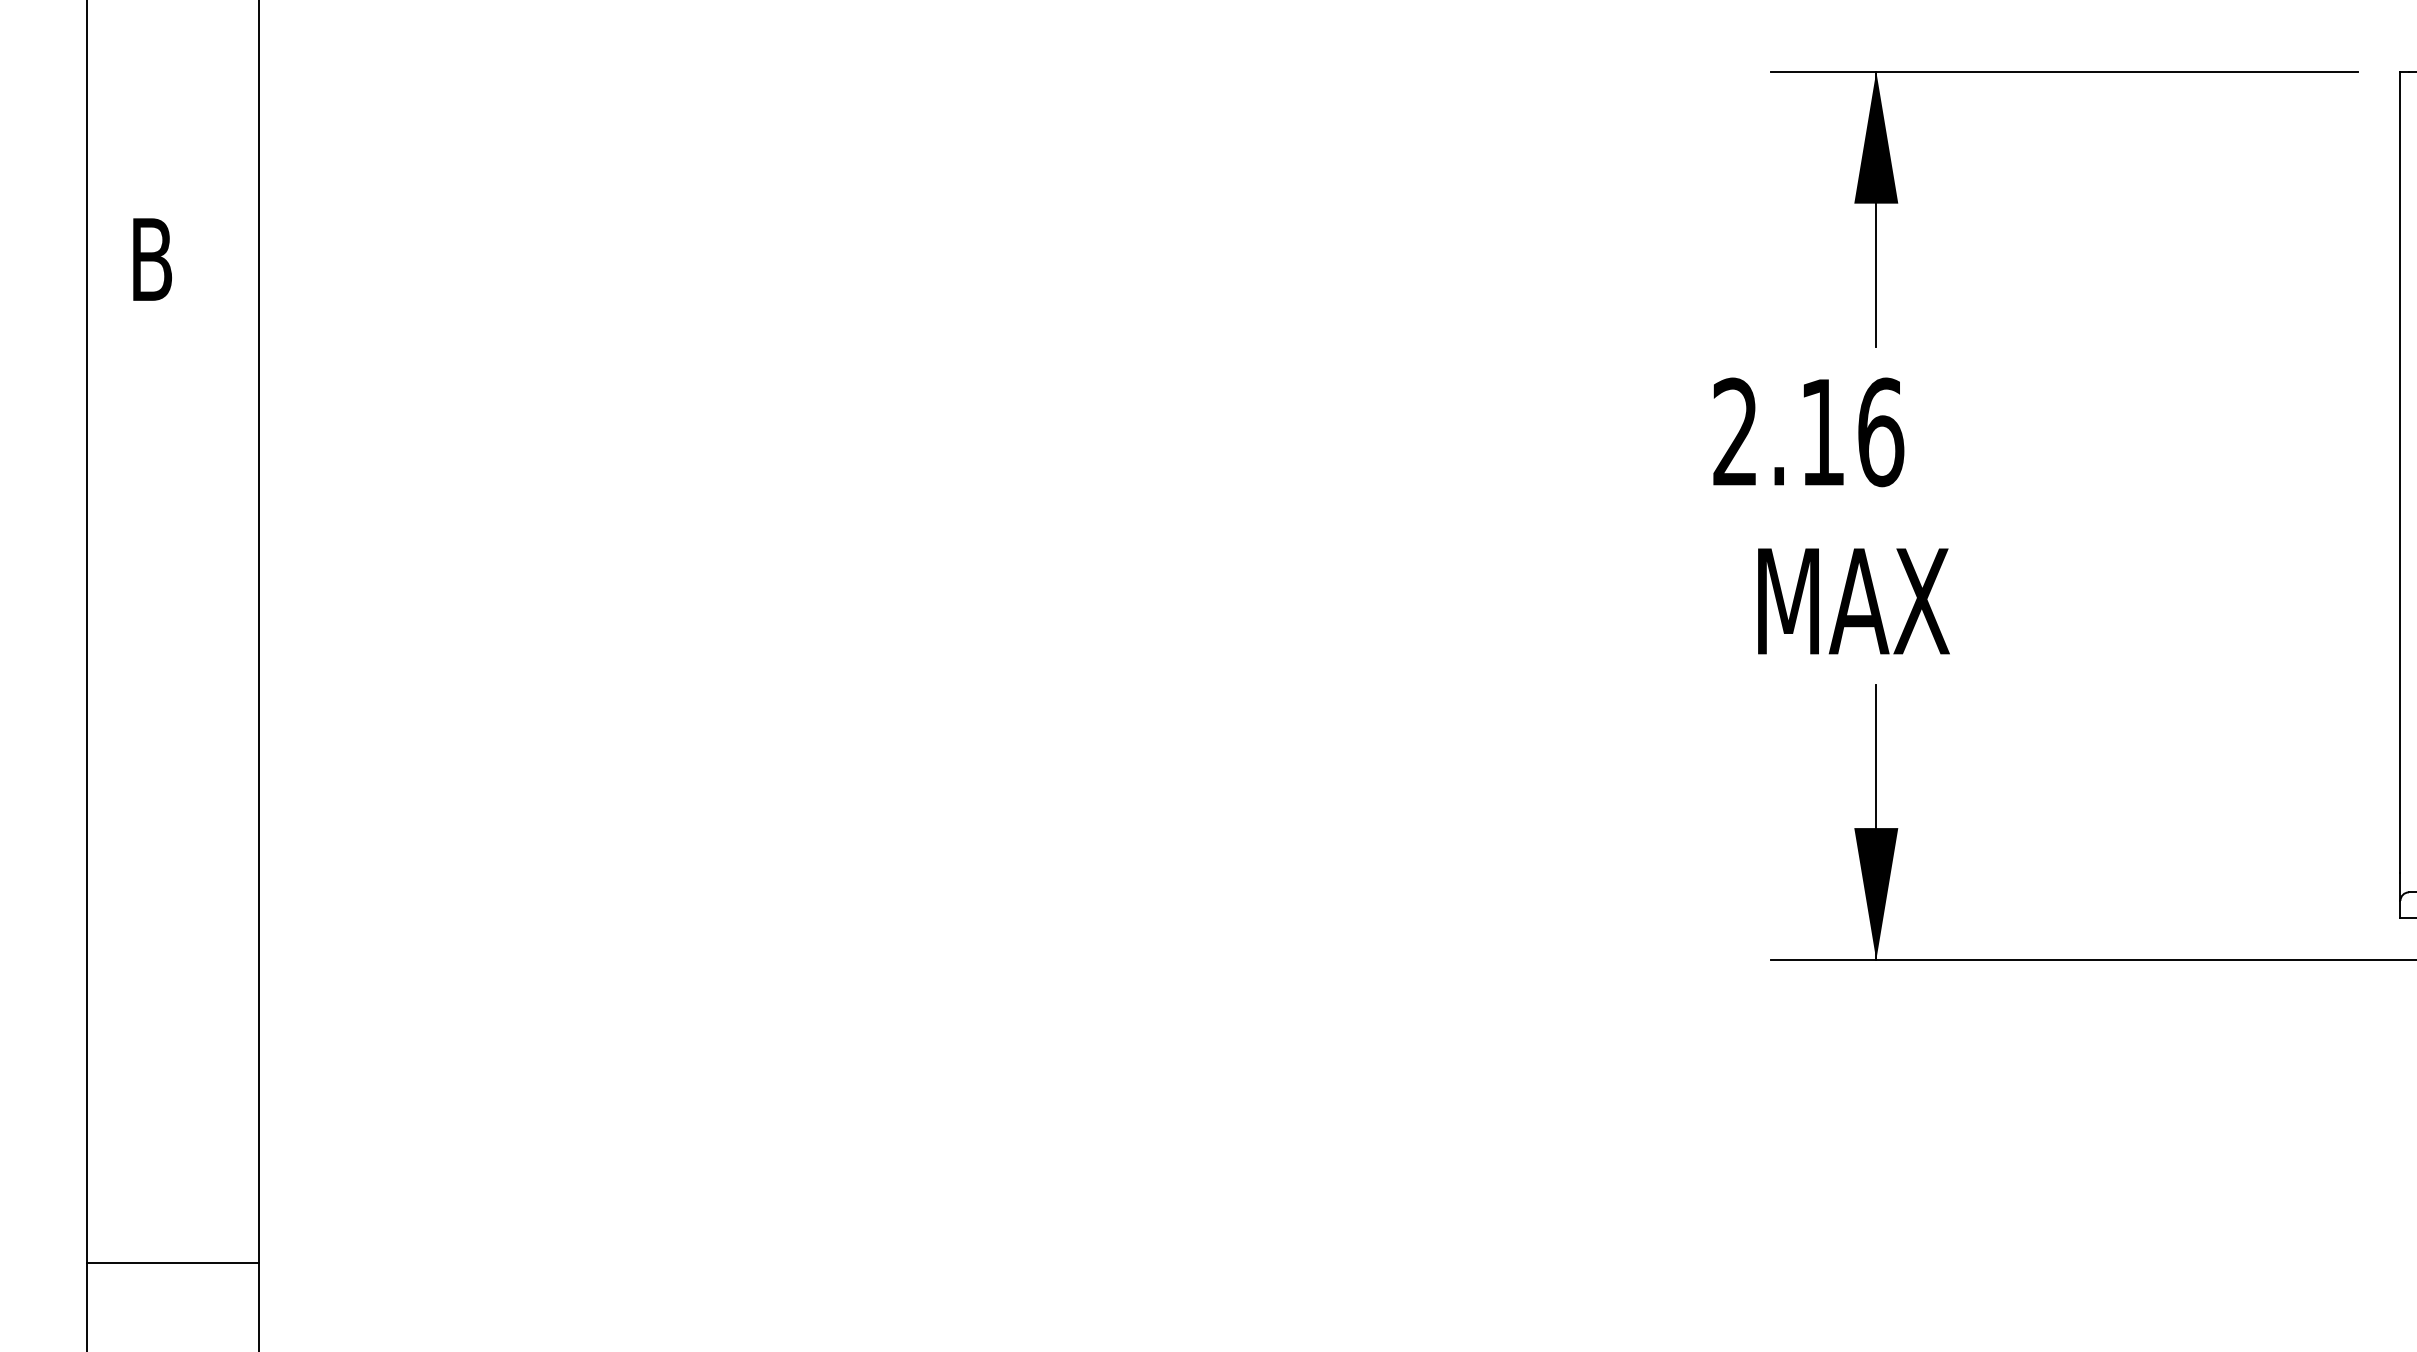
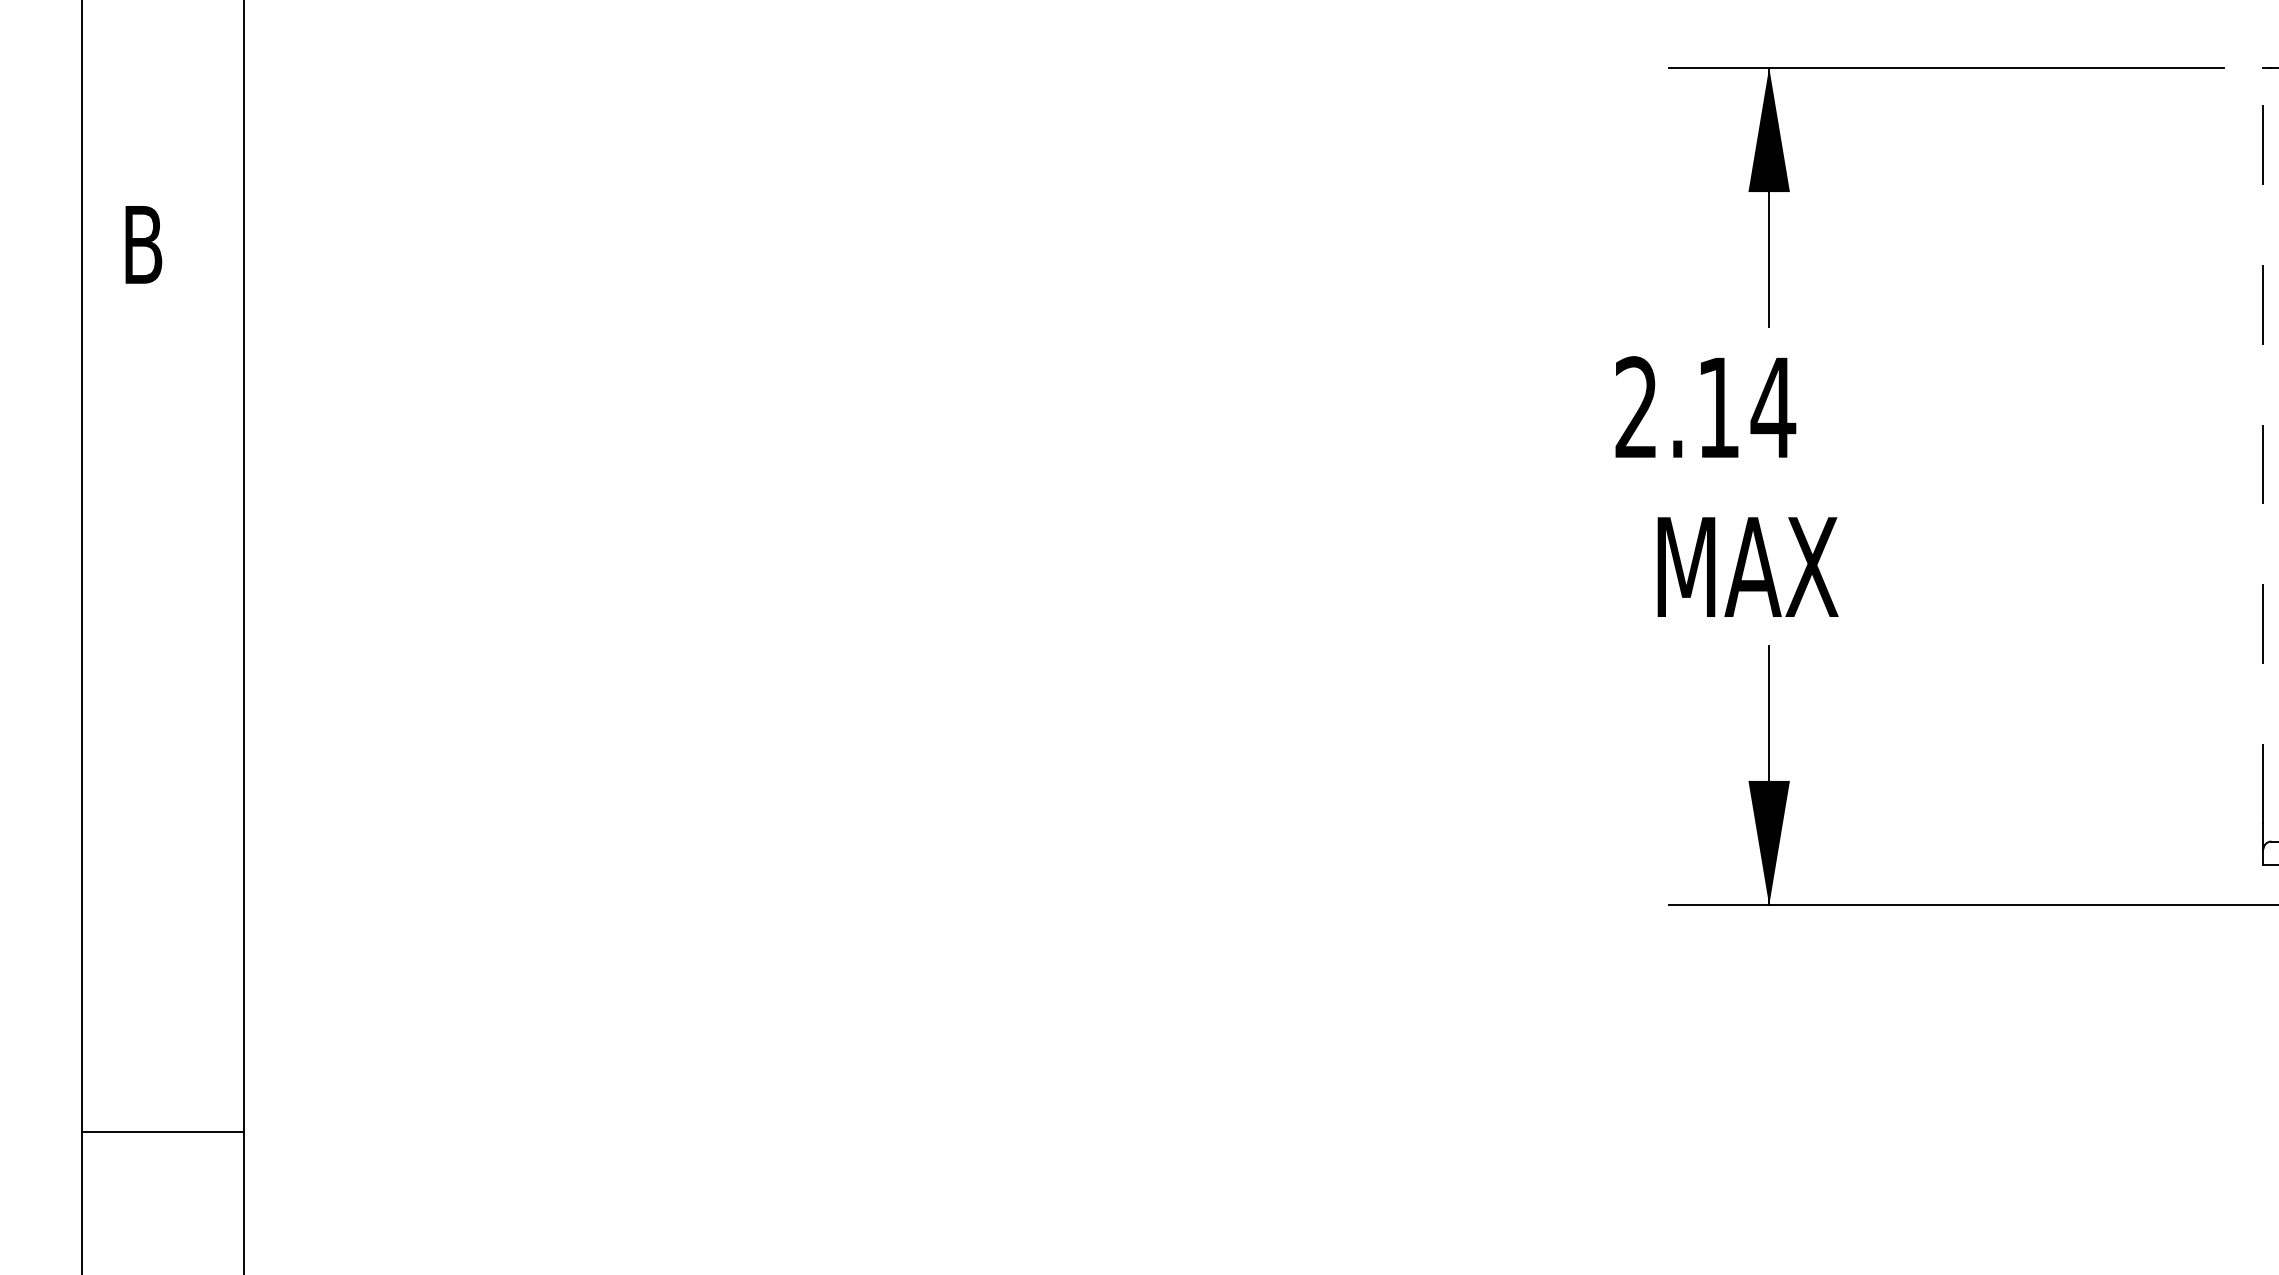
text: (1880, 432) -> (1773, 407), 2.16 -> 2.14
line: (2400, 472) -> (2263, 445), solid -> dashed
line: (173, 1263) -> (163, 1132), moved

